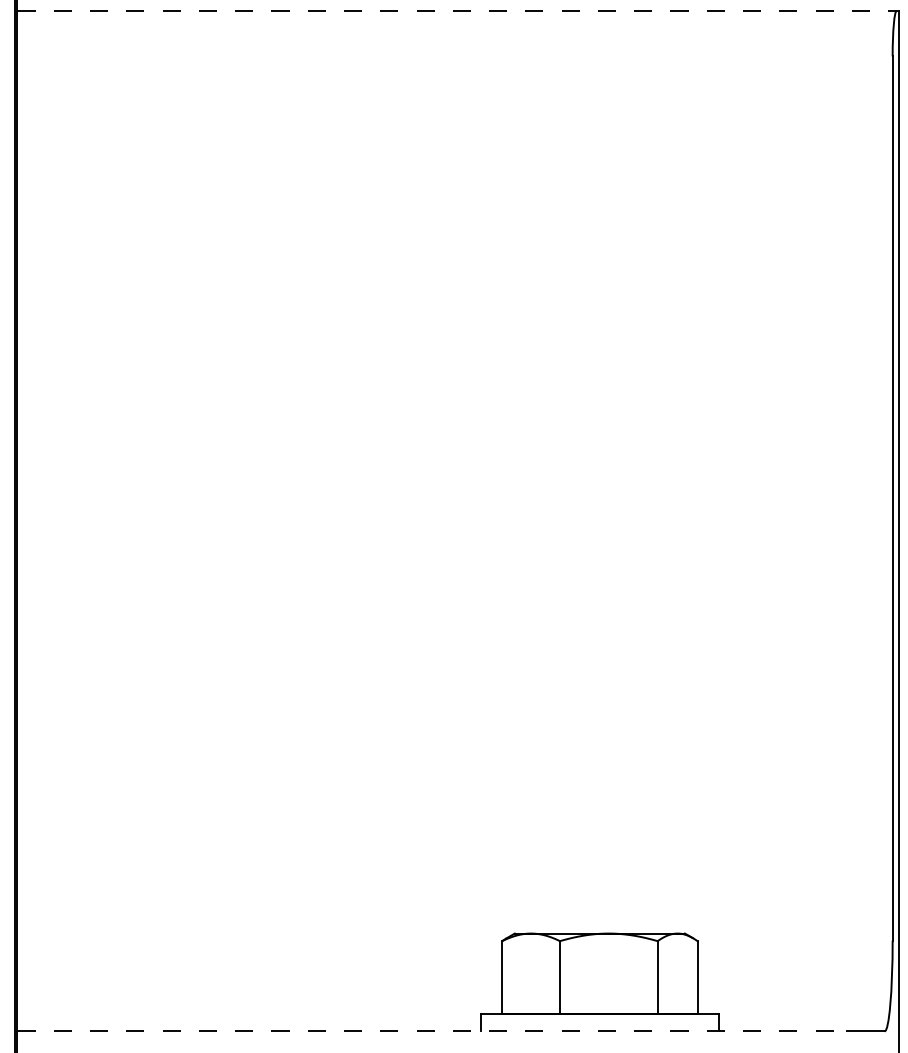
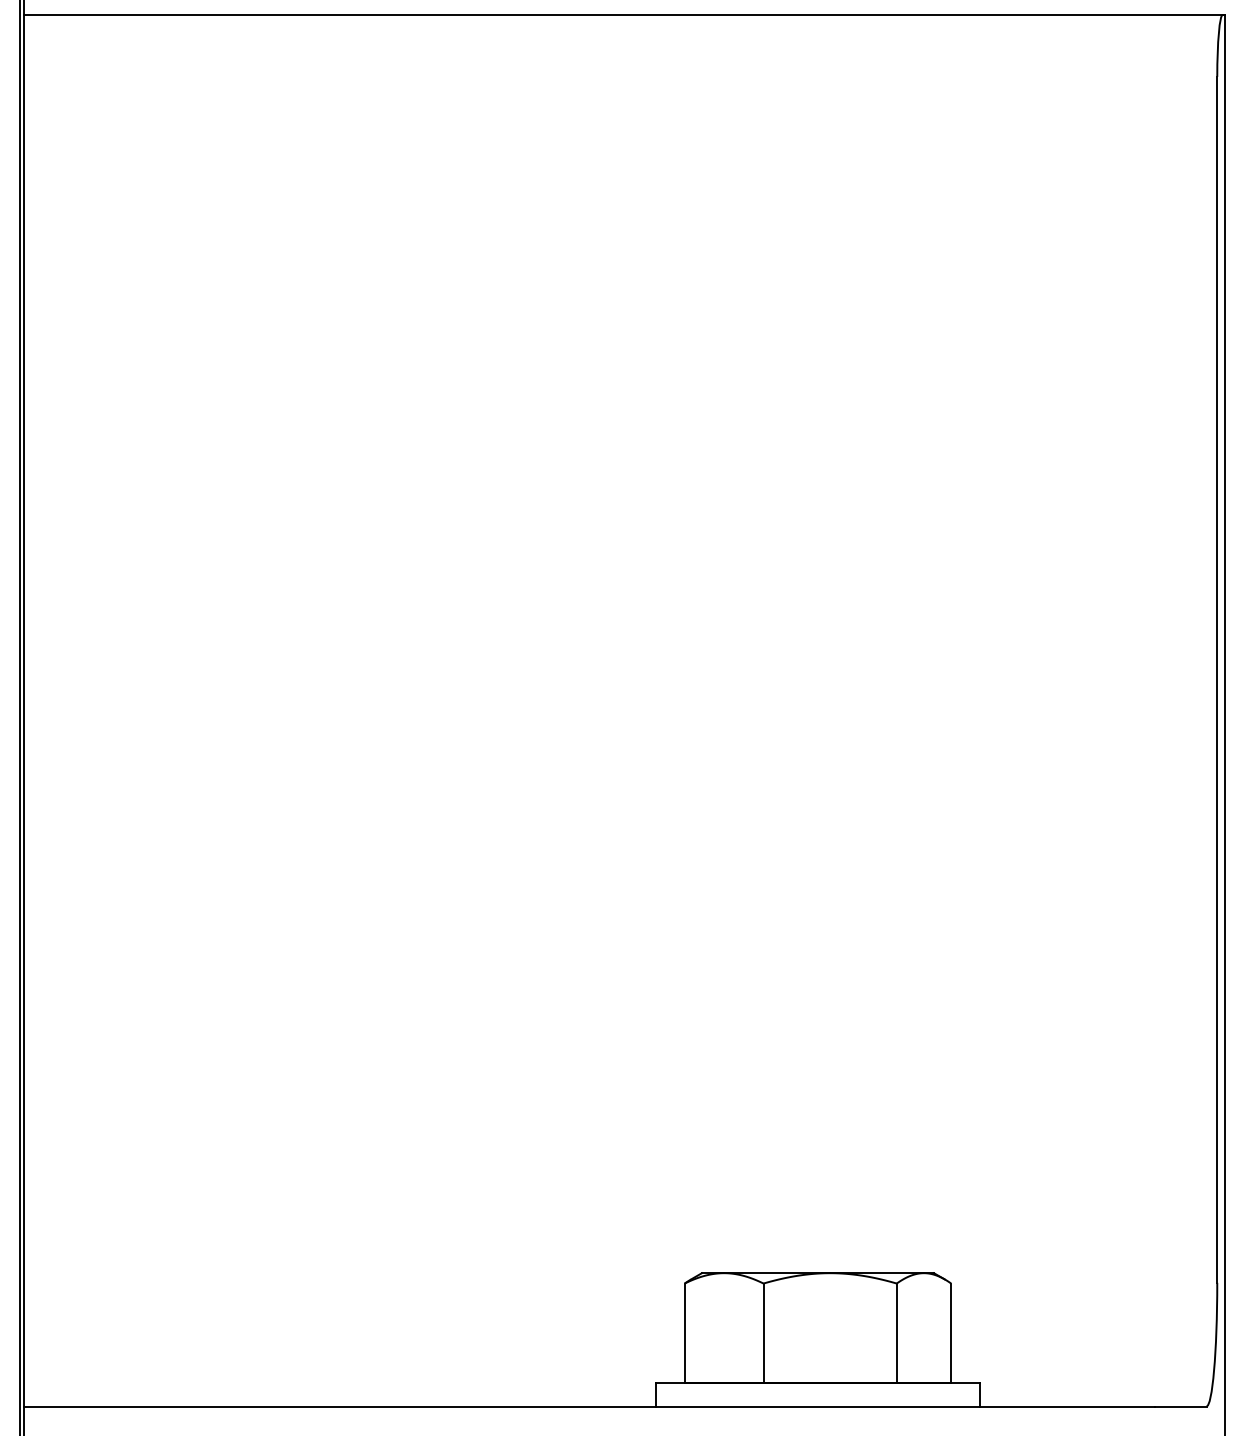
line: (457, 11) -> (623, 15), dashed -> solid
line: (432, 1031) -> (589, 1406), dashed -> solid

